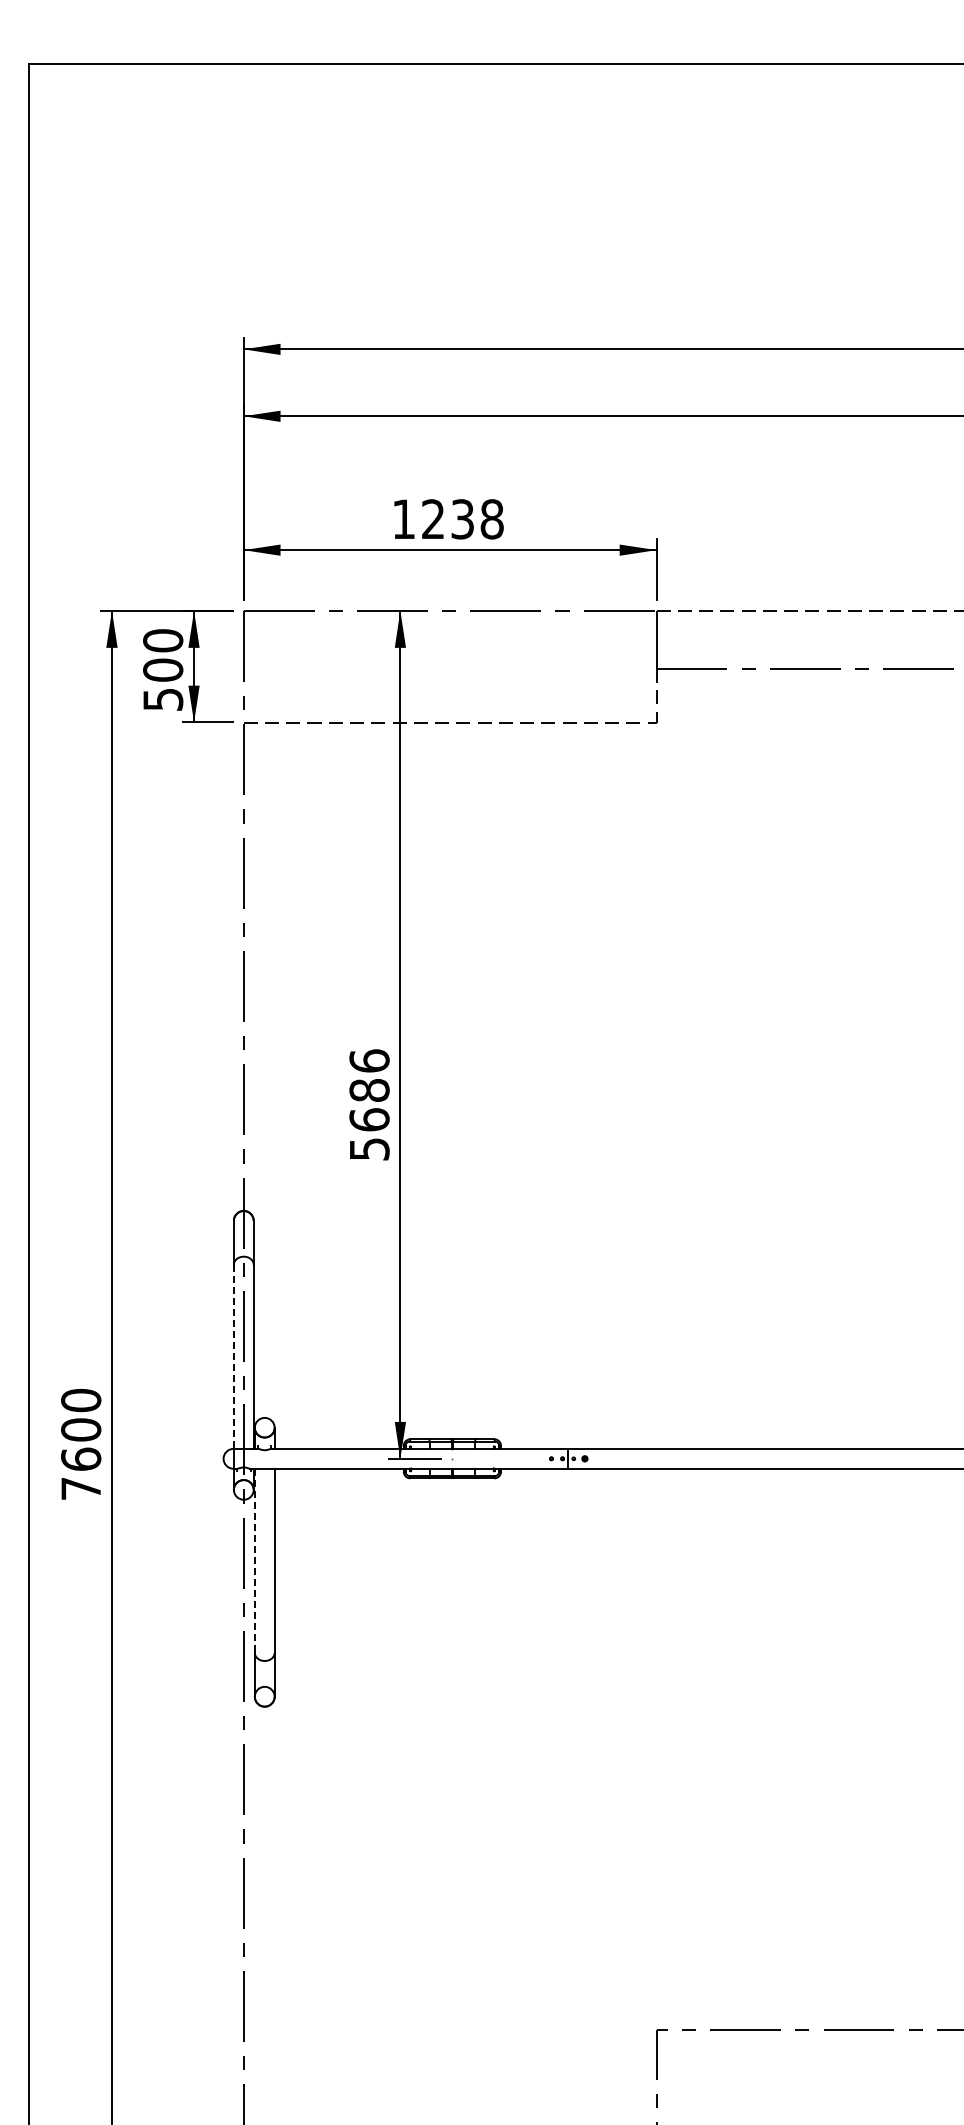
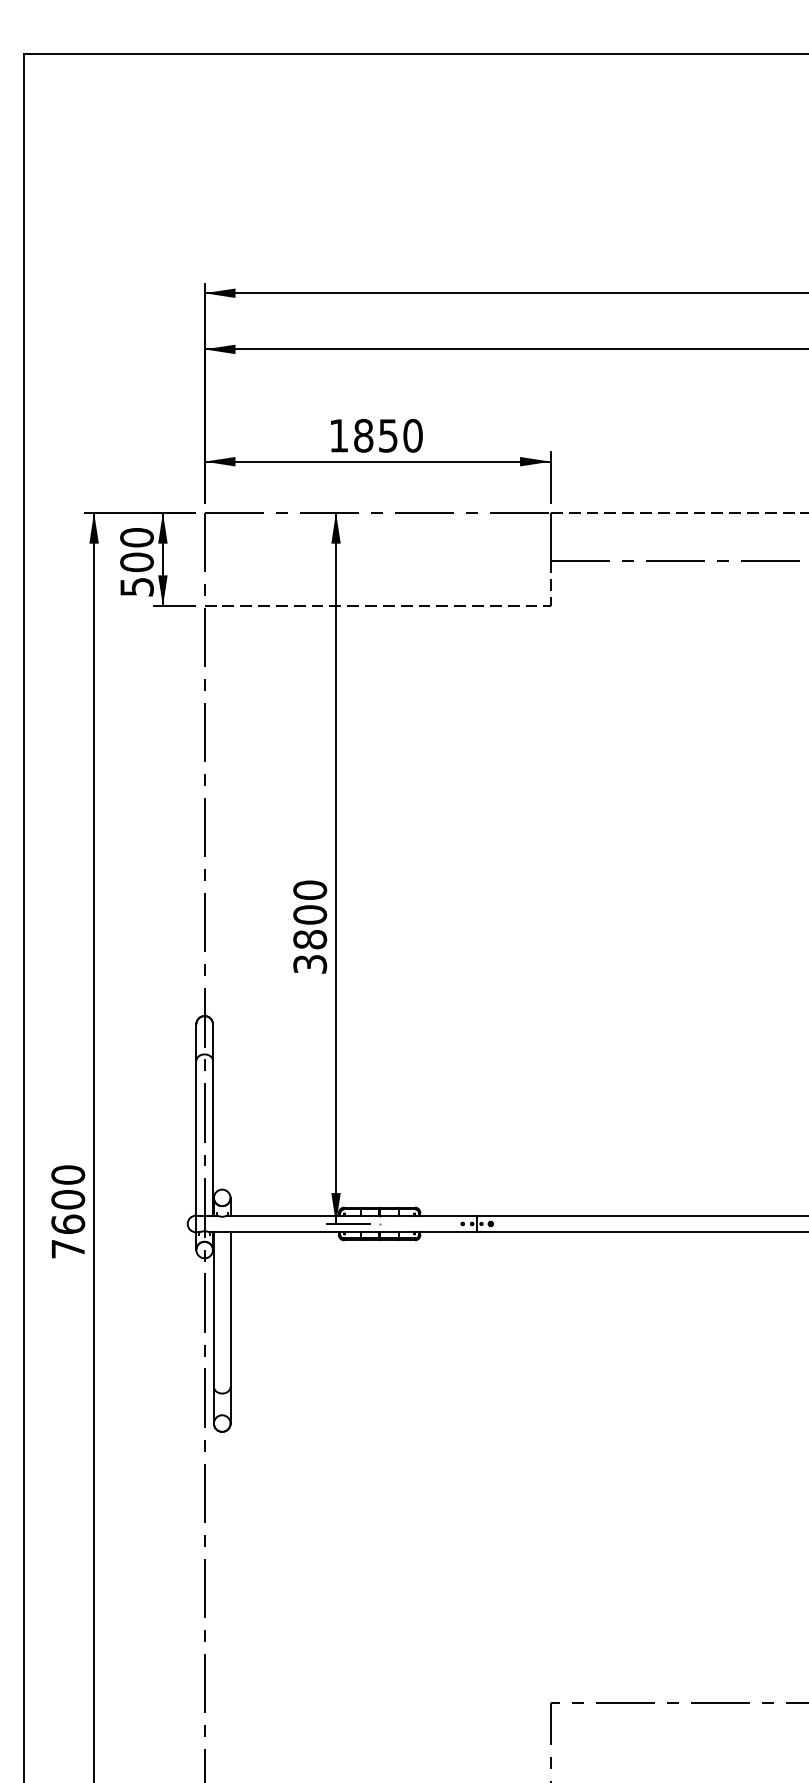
text: (462, 519) -> (388, 435), 1238 -> 1850
text: (369, 1104) -> (310, 926), 5686 -> 3800
line: (233, 1357) -> (196, 1138), dashed -> solid
line: (254, 1561) -> (213, 1310), dashed -> solid

